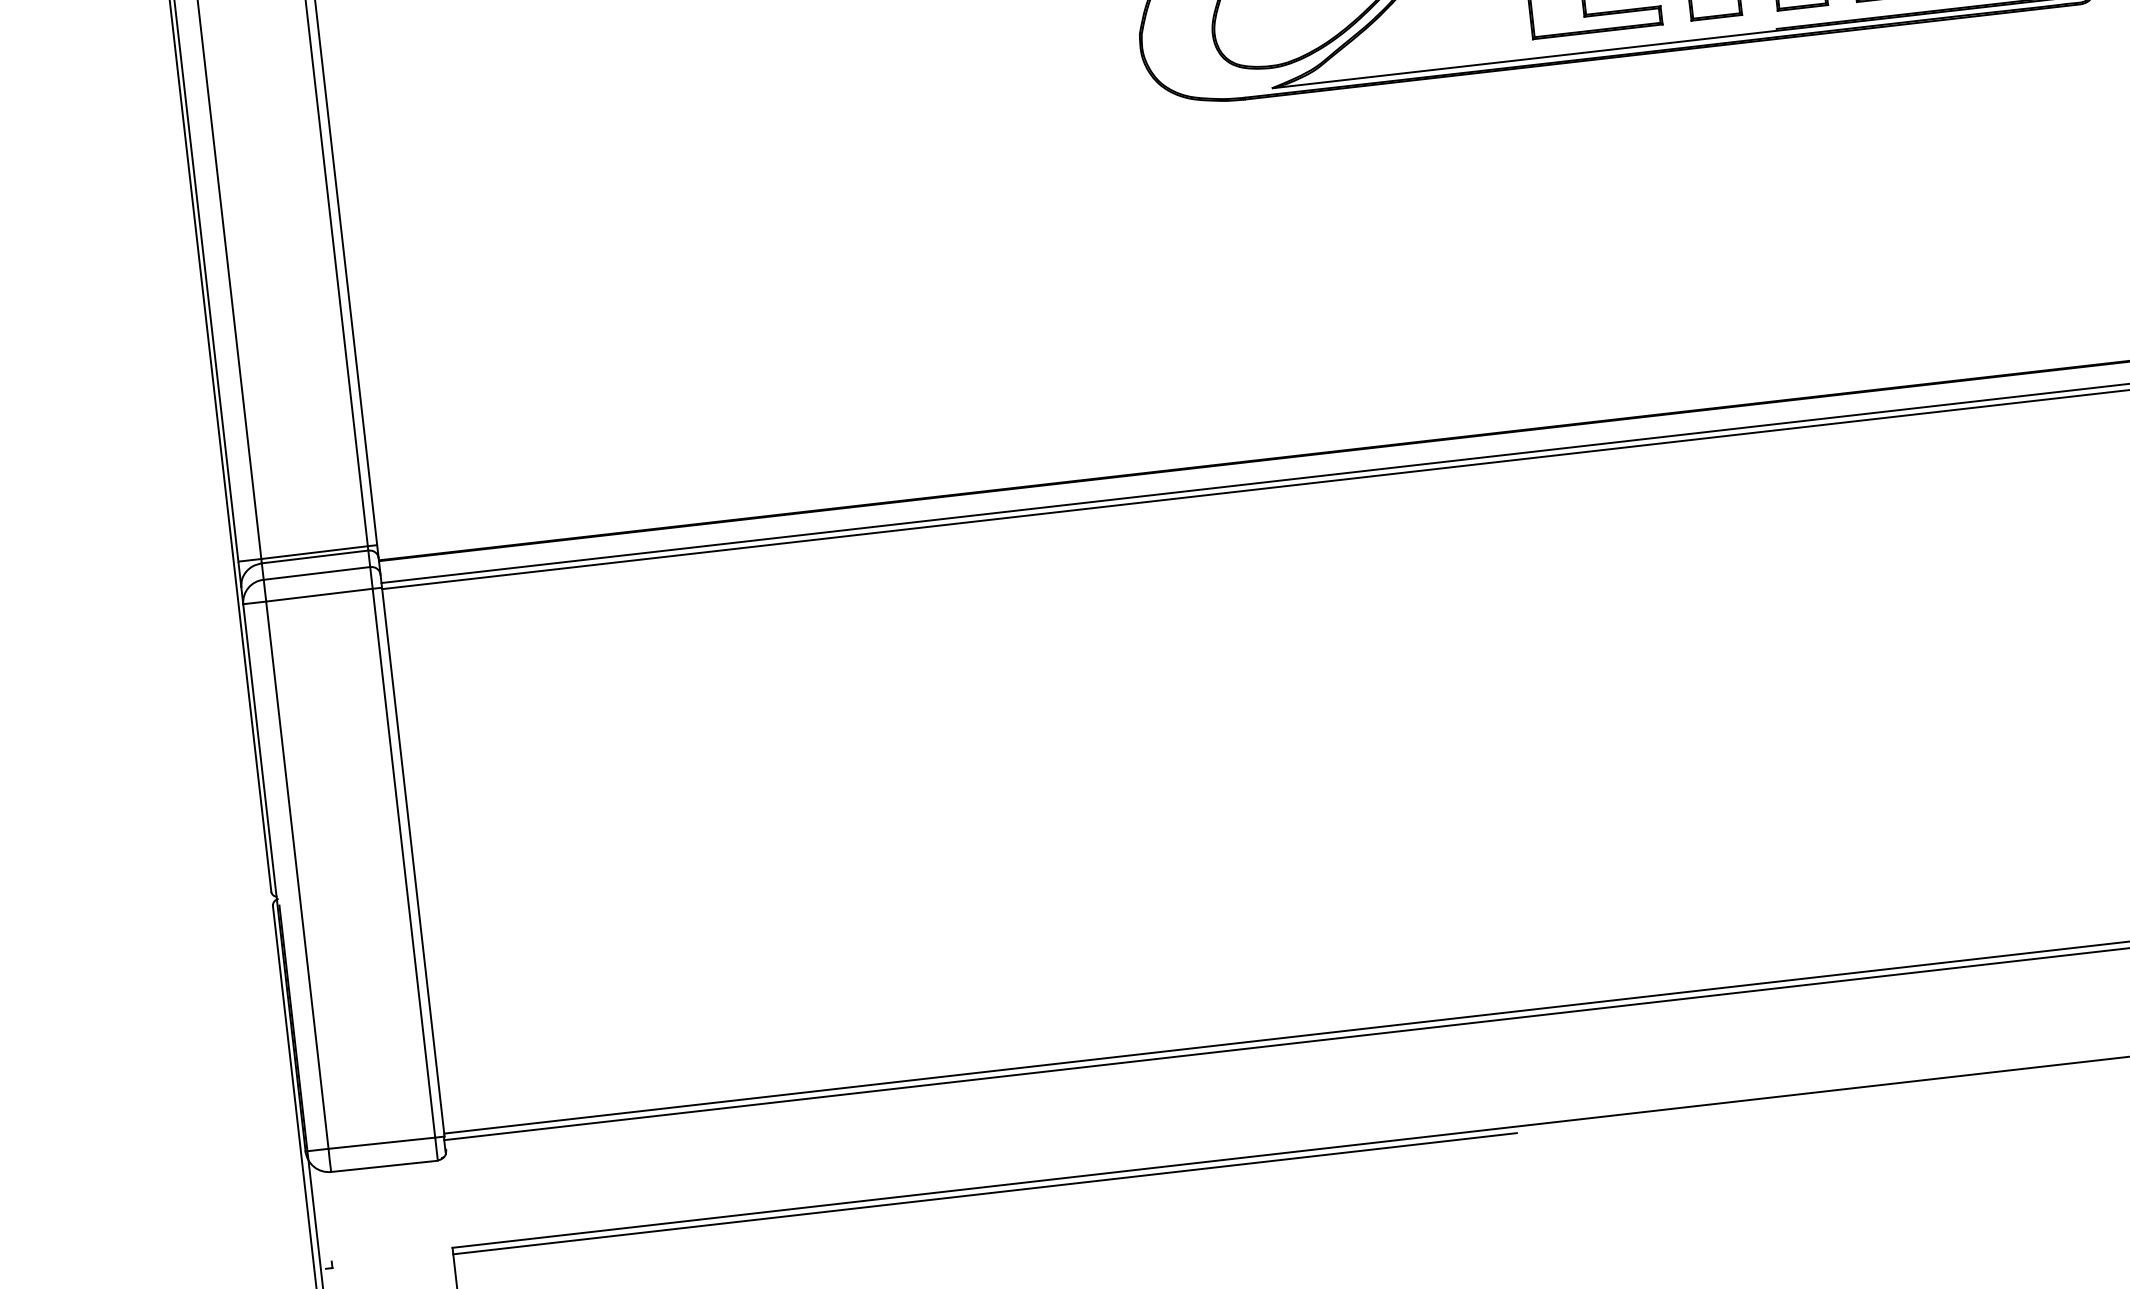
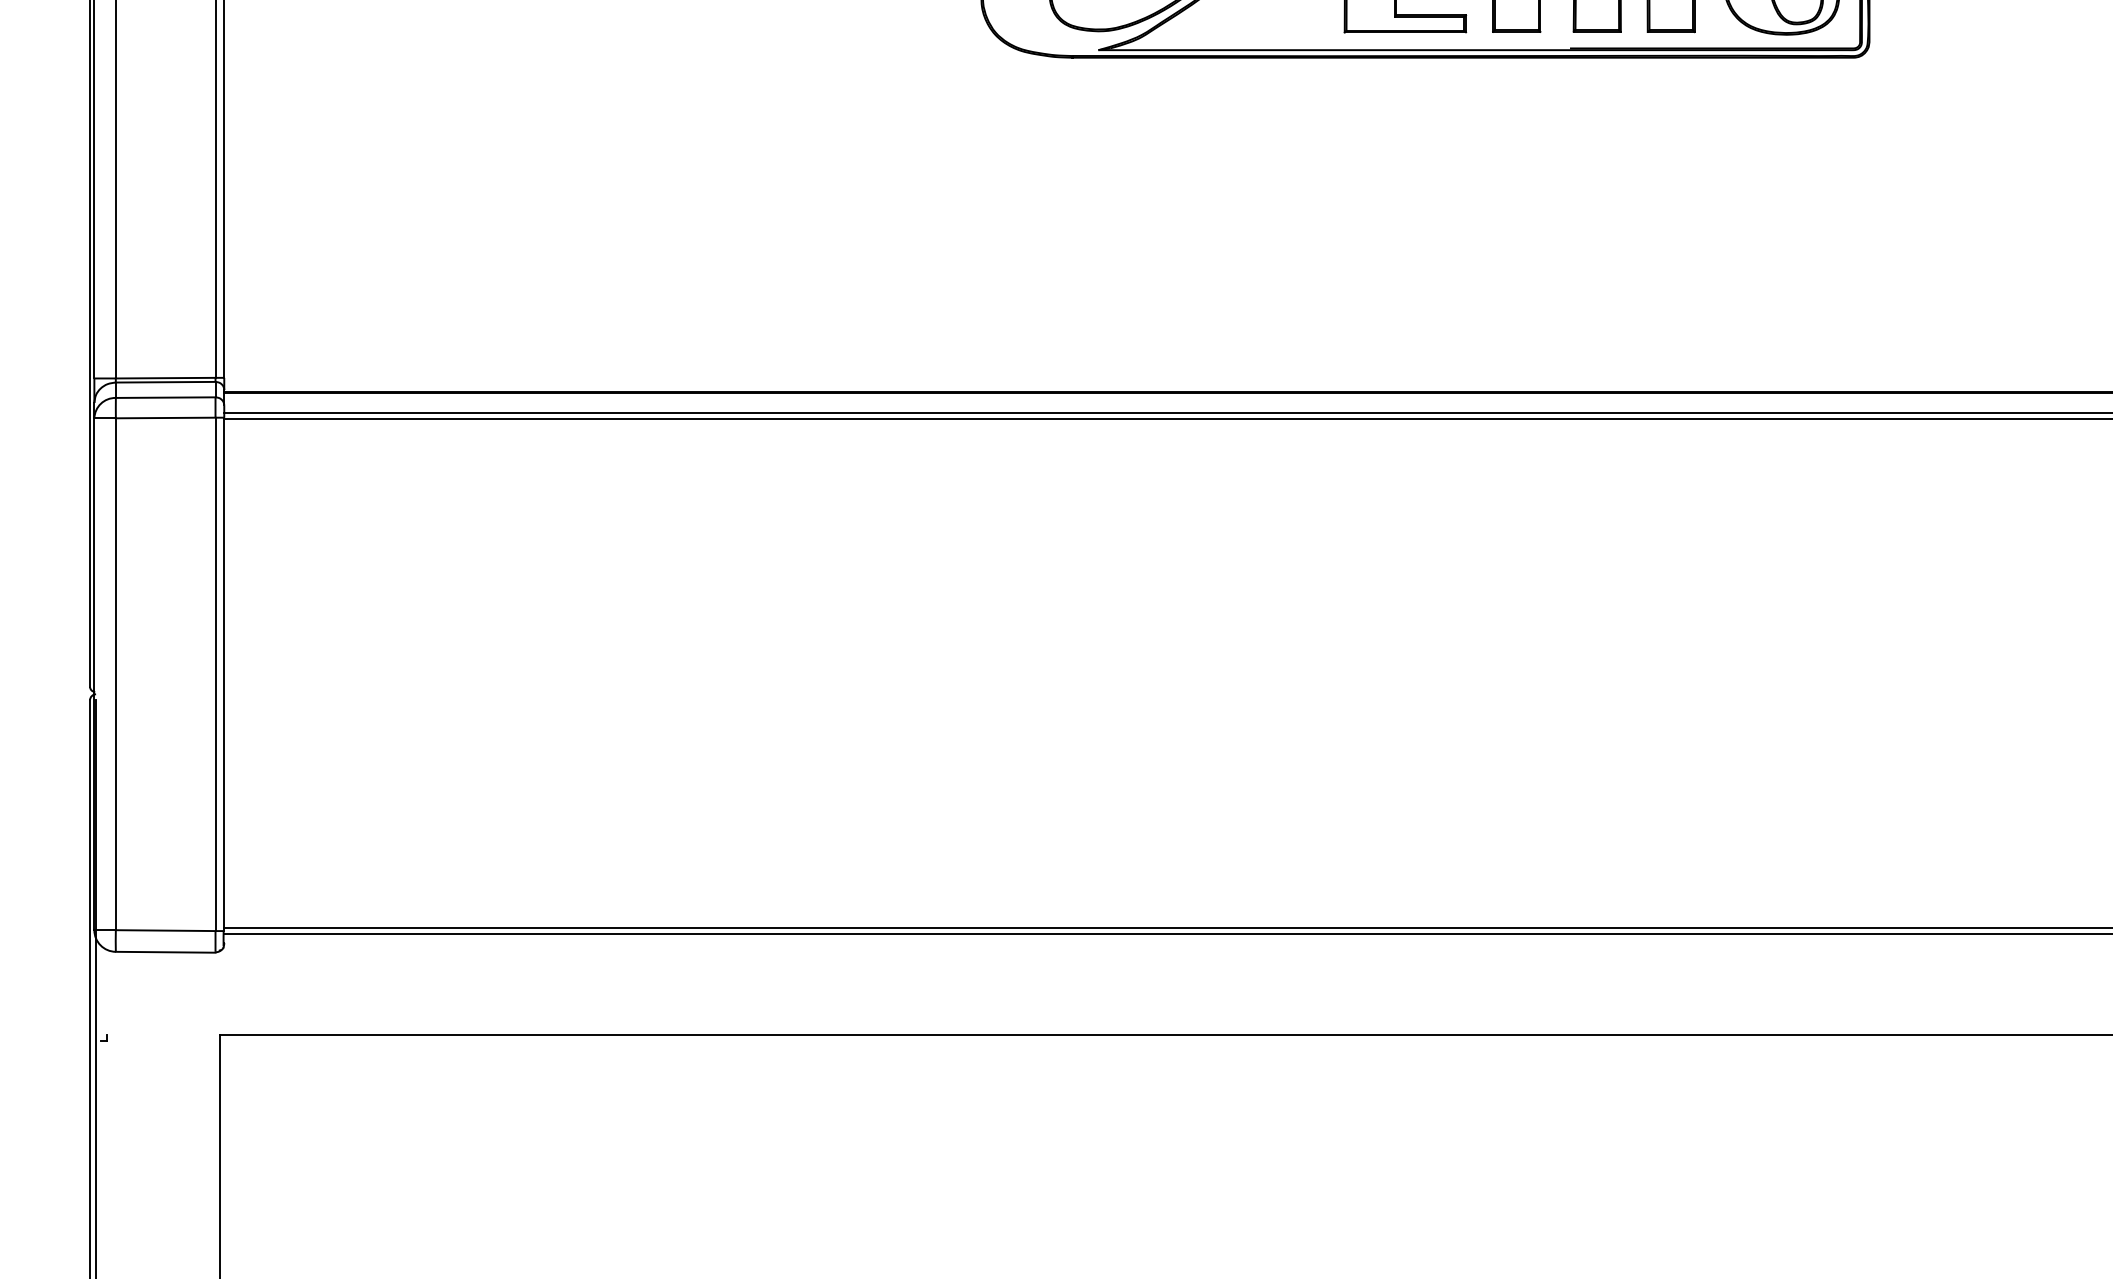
line: (984, 1193) -> (716, 1040), removed

